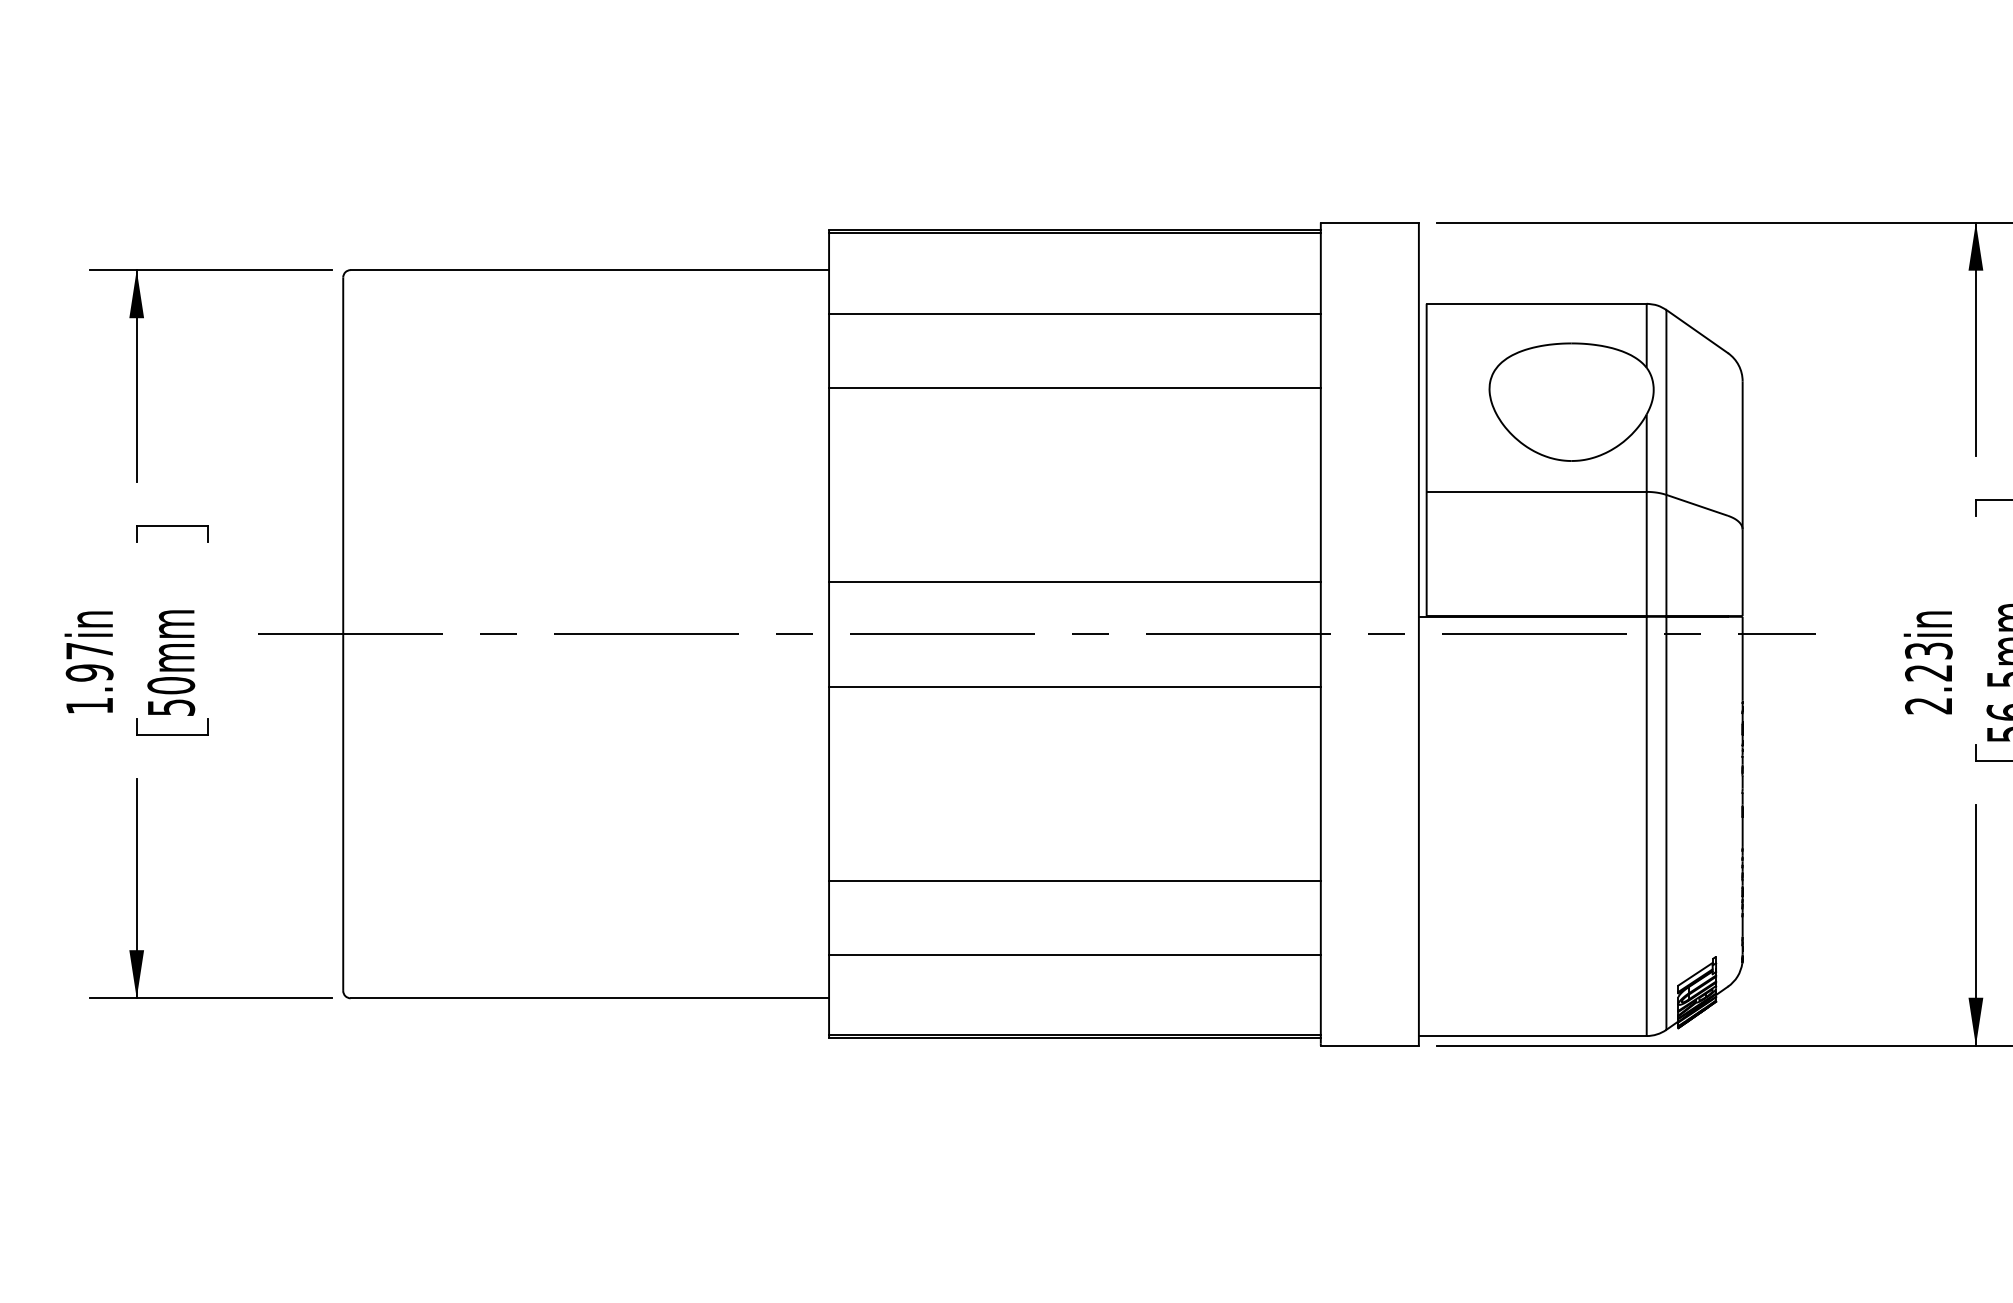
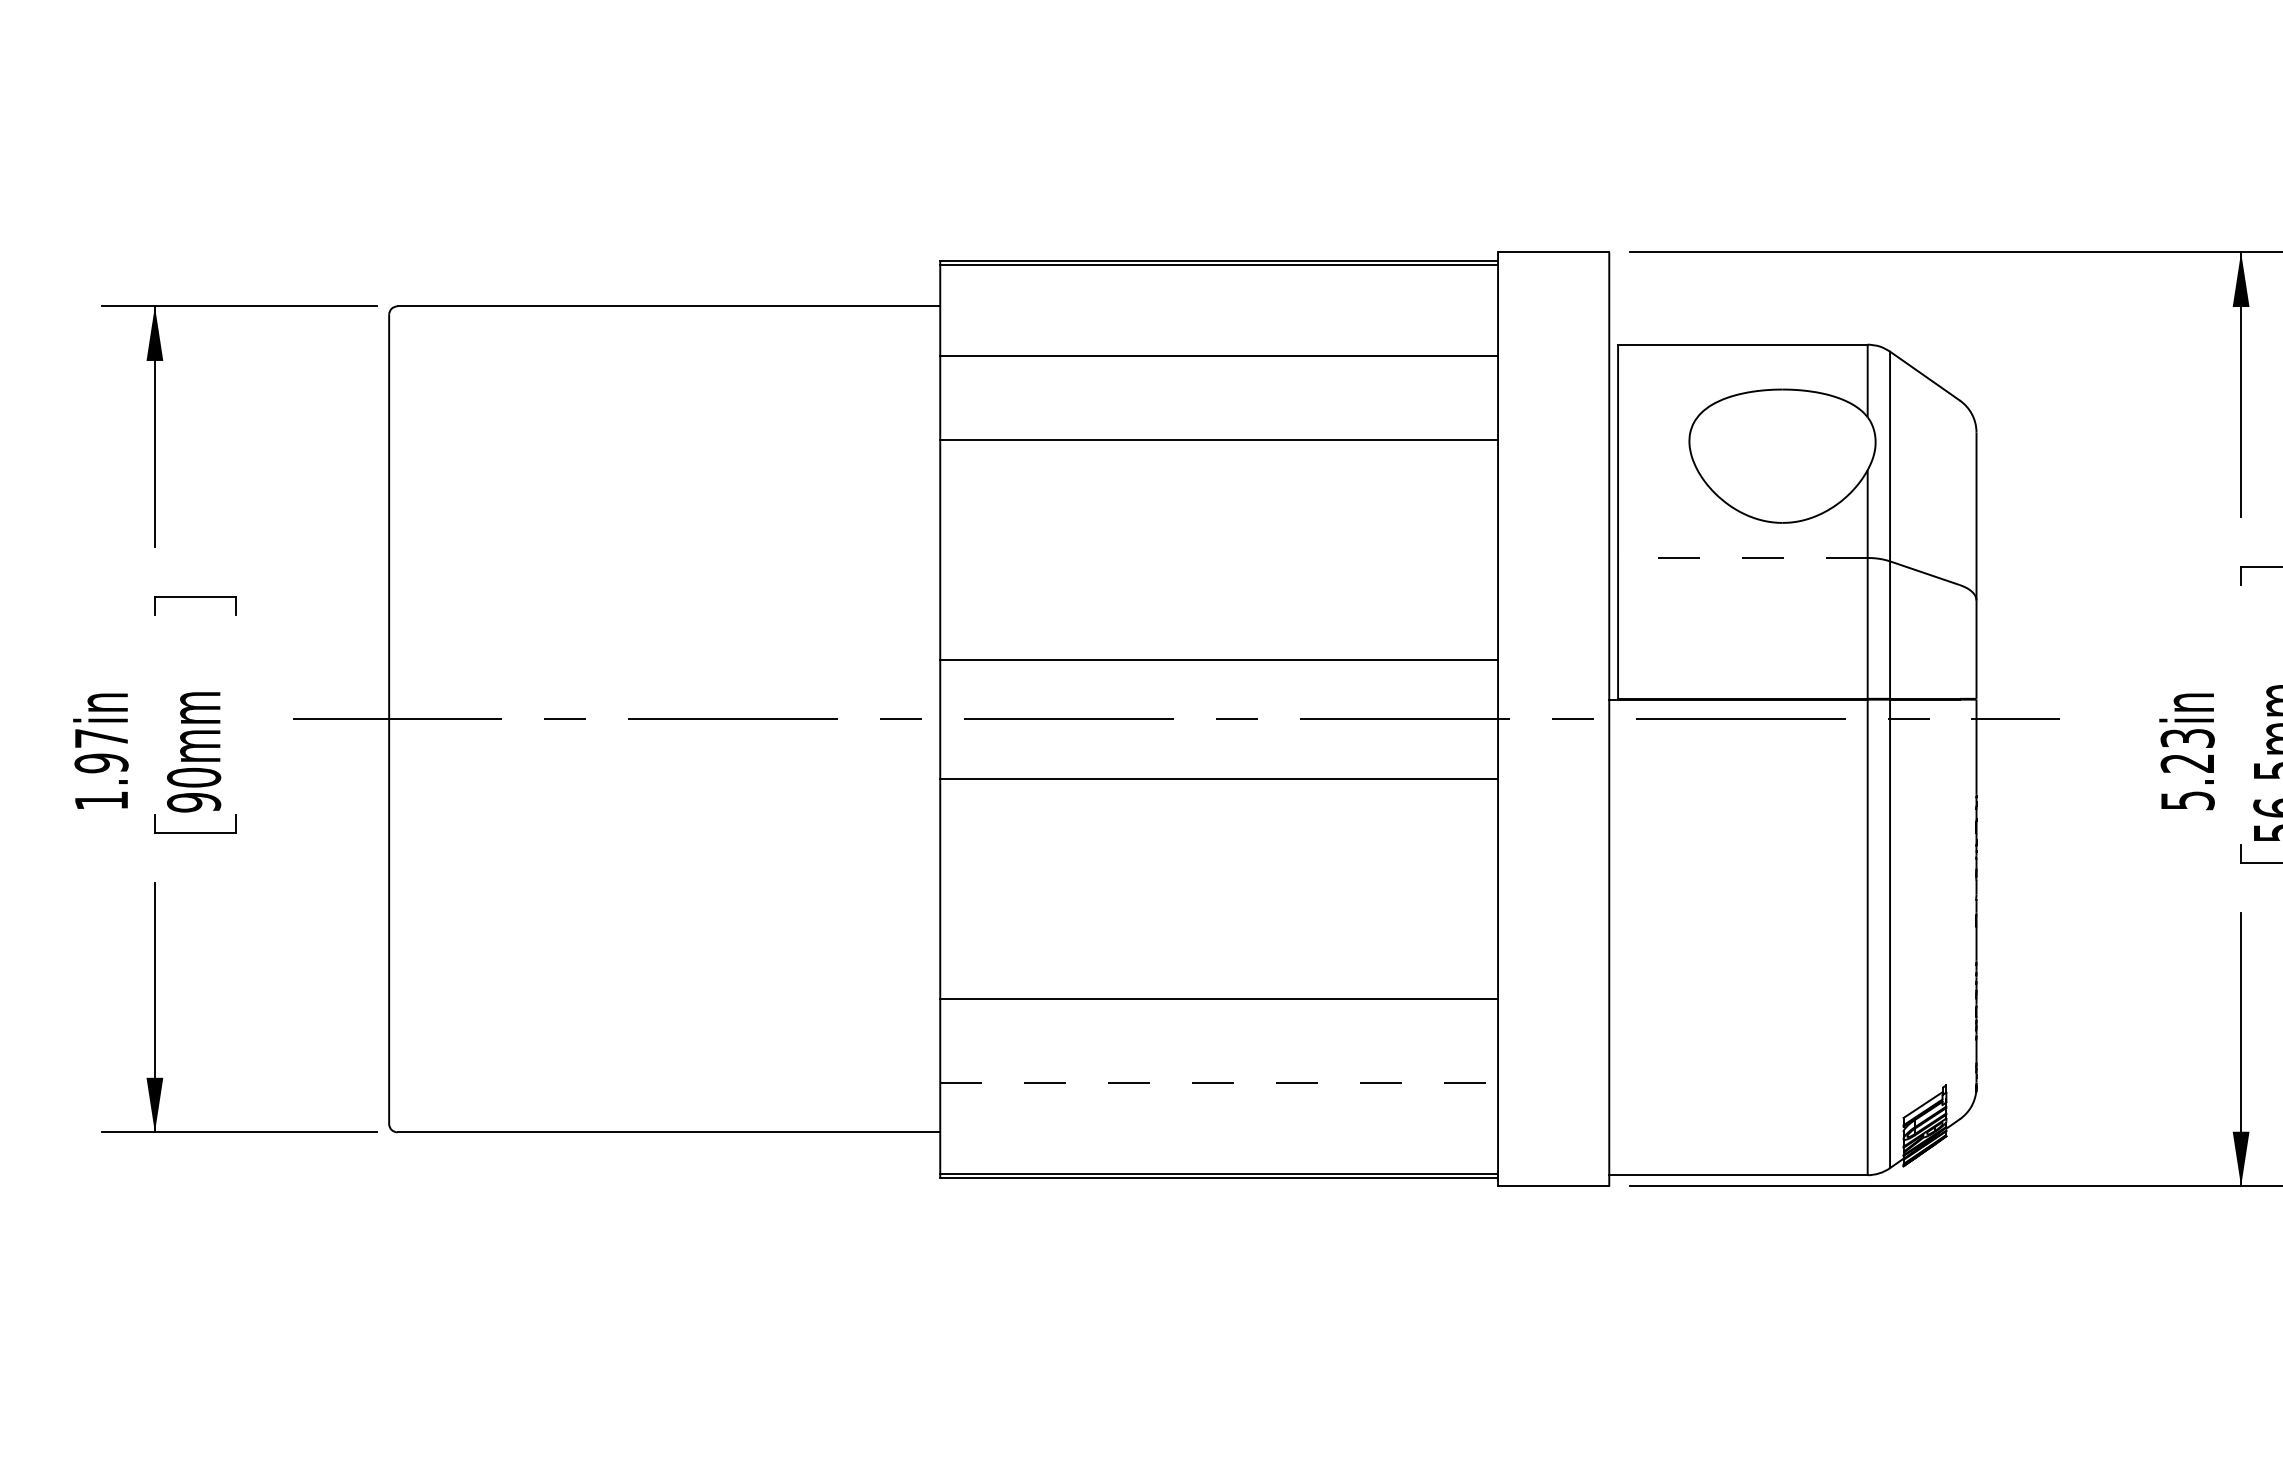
line: (1536, 491) -> (1742, 557), solid -> dashed
text: (1928, 706) -> (2187, 801), 2.23in -> 5.23in
text: (170, 707) -> (193, 802), 50mm -> 90mm
line: (1074, 954) -> (1218, 1082), solid -> dashed

